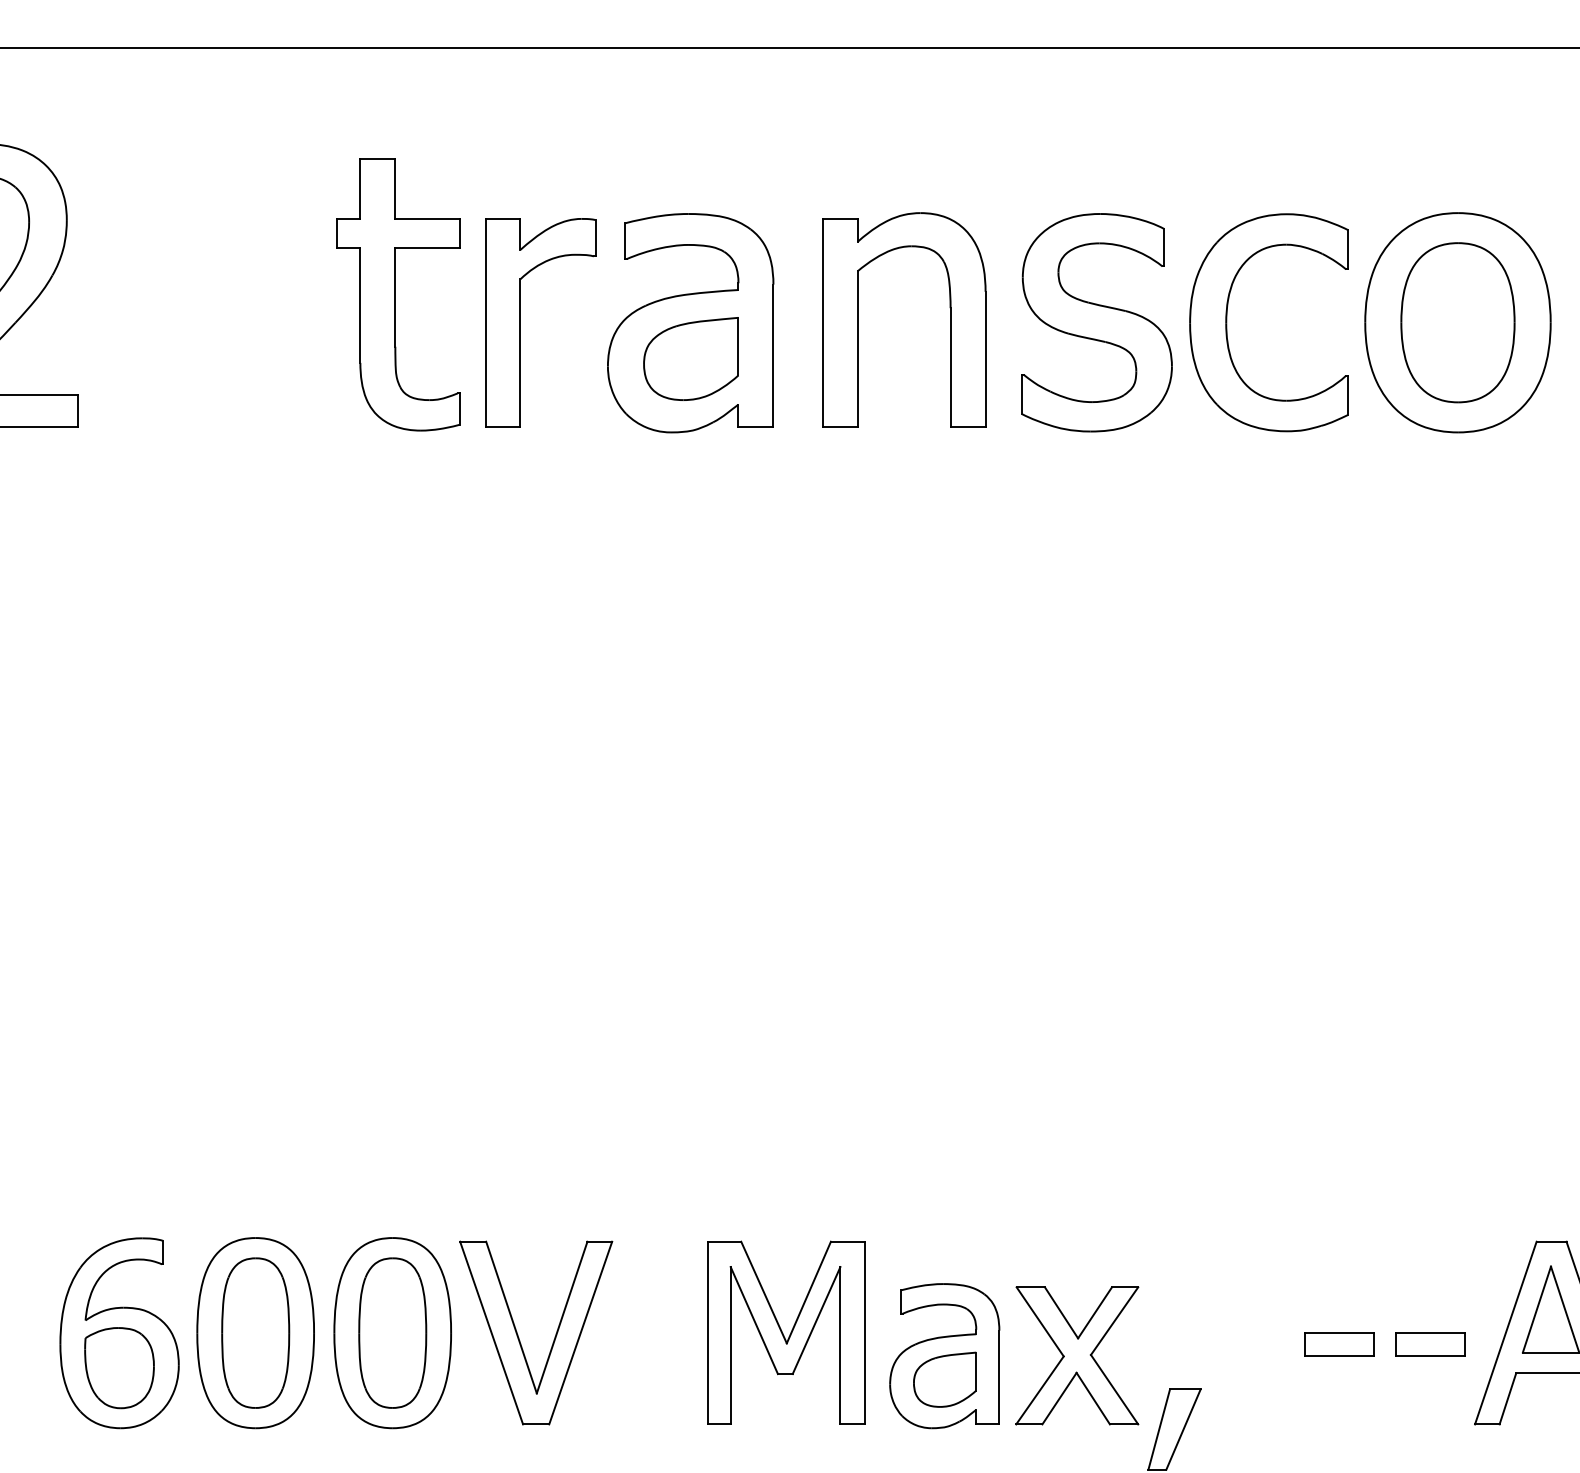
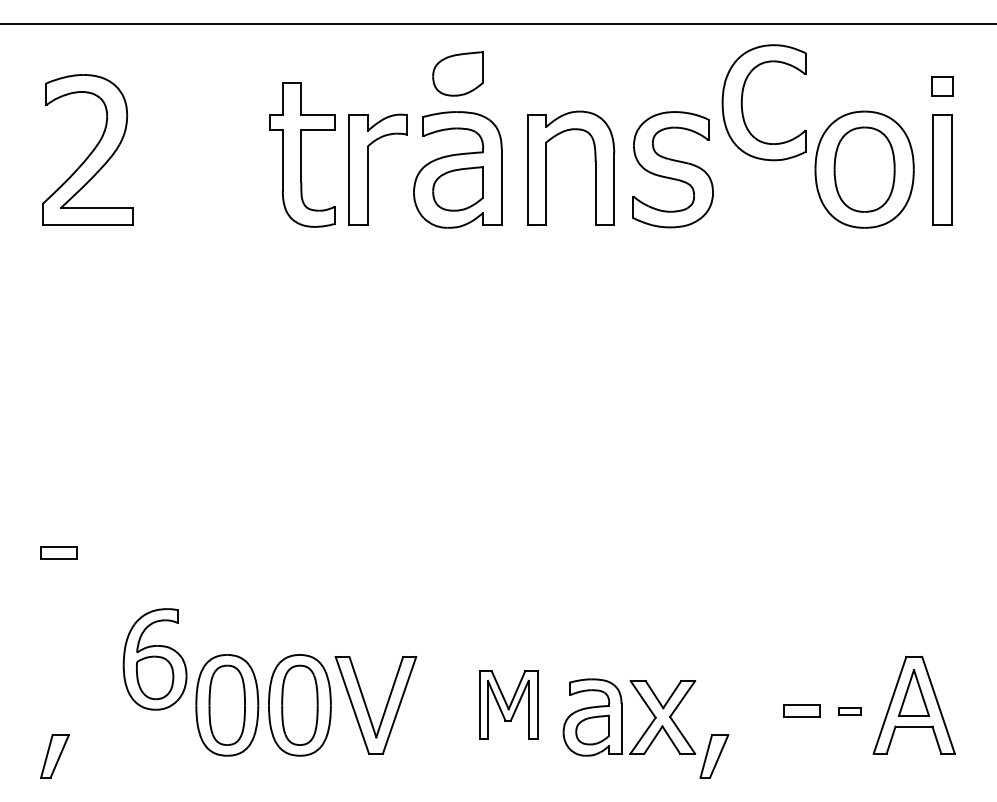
part: (689, 141) -> (457, 73), added
part: (1227, 322) -> (742, 102), moved
part: (118, 1333) -> (154, 659), moved
part: (786, 1333) -> (508, 705), size x0.7
part: (1431, 1342) -> (850, 710), size x0.6

